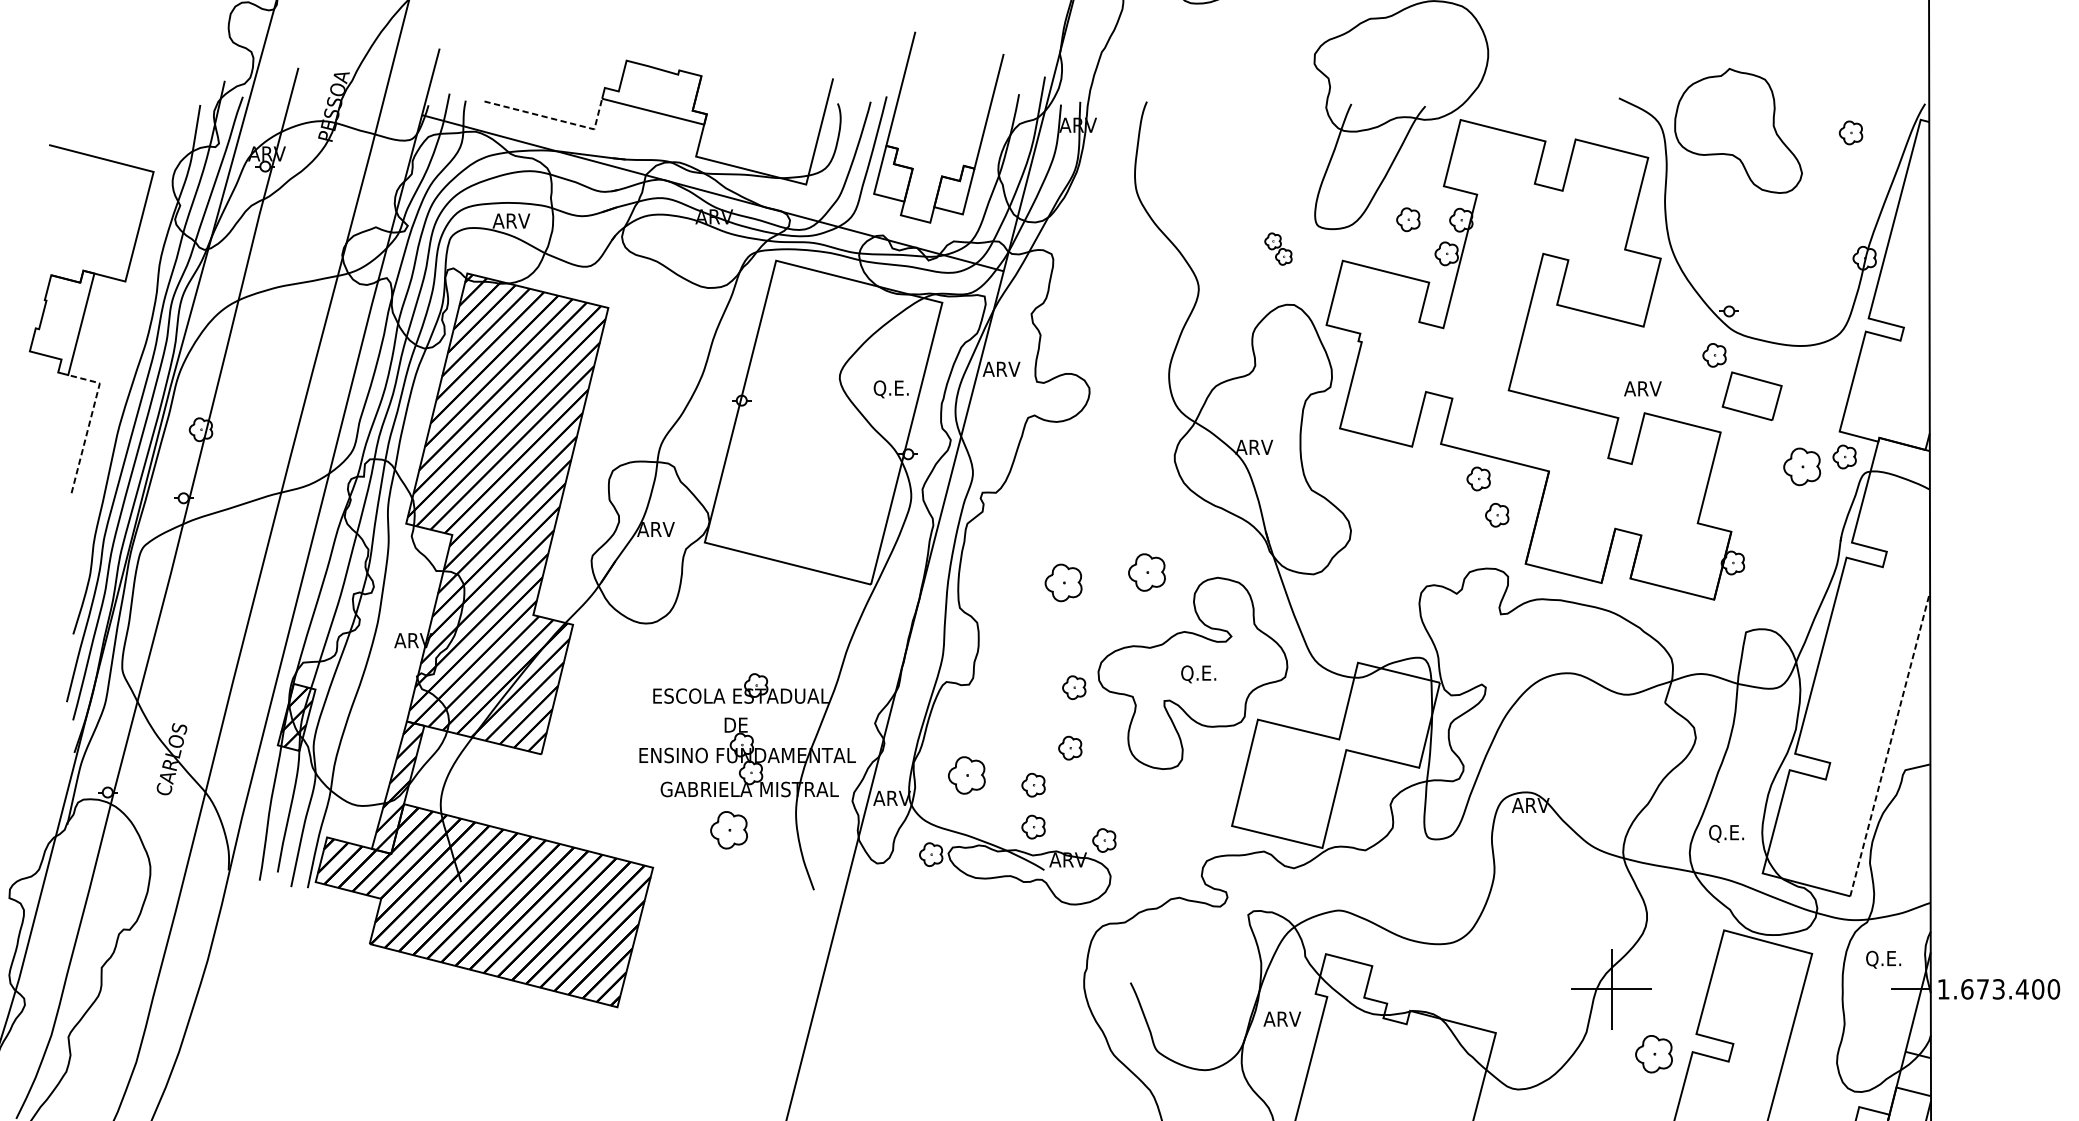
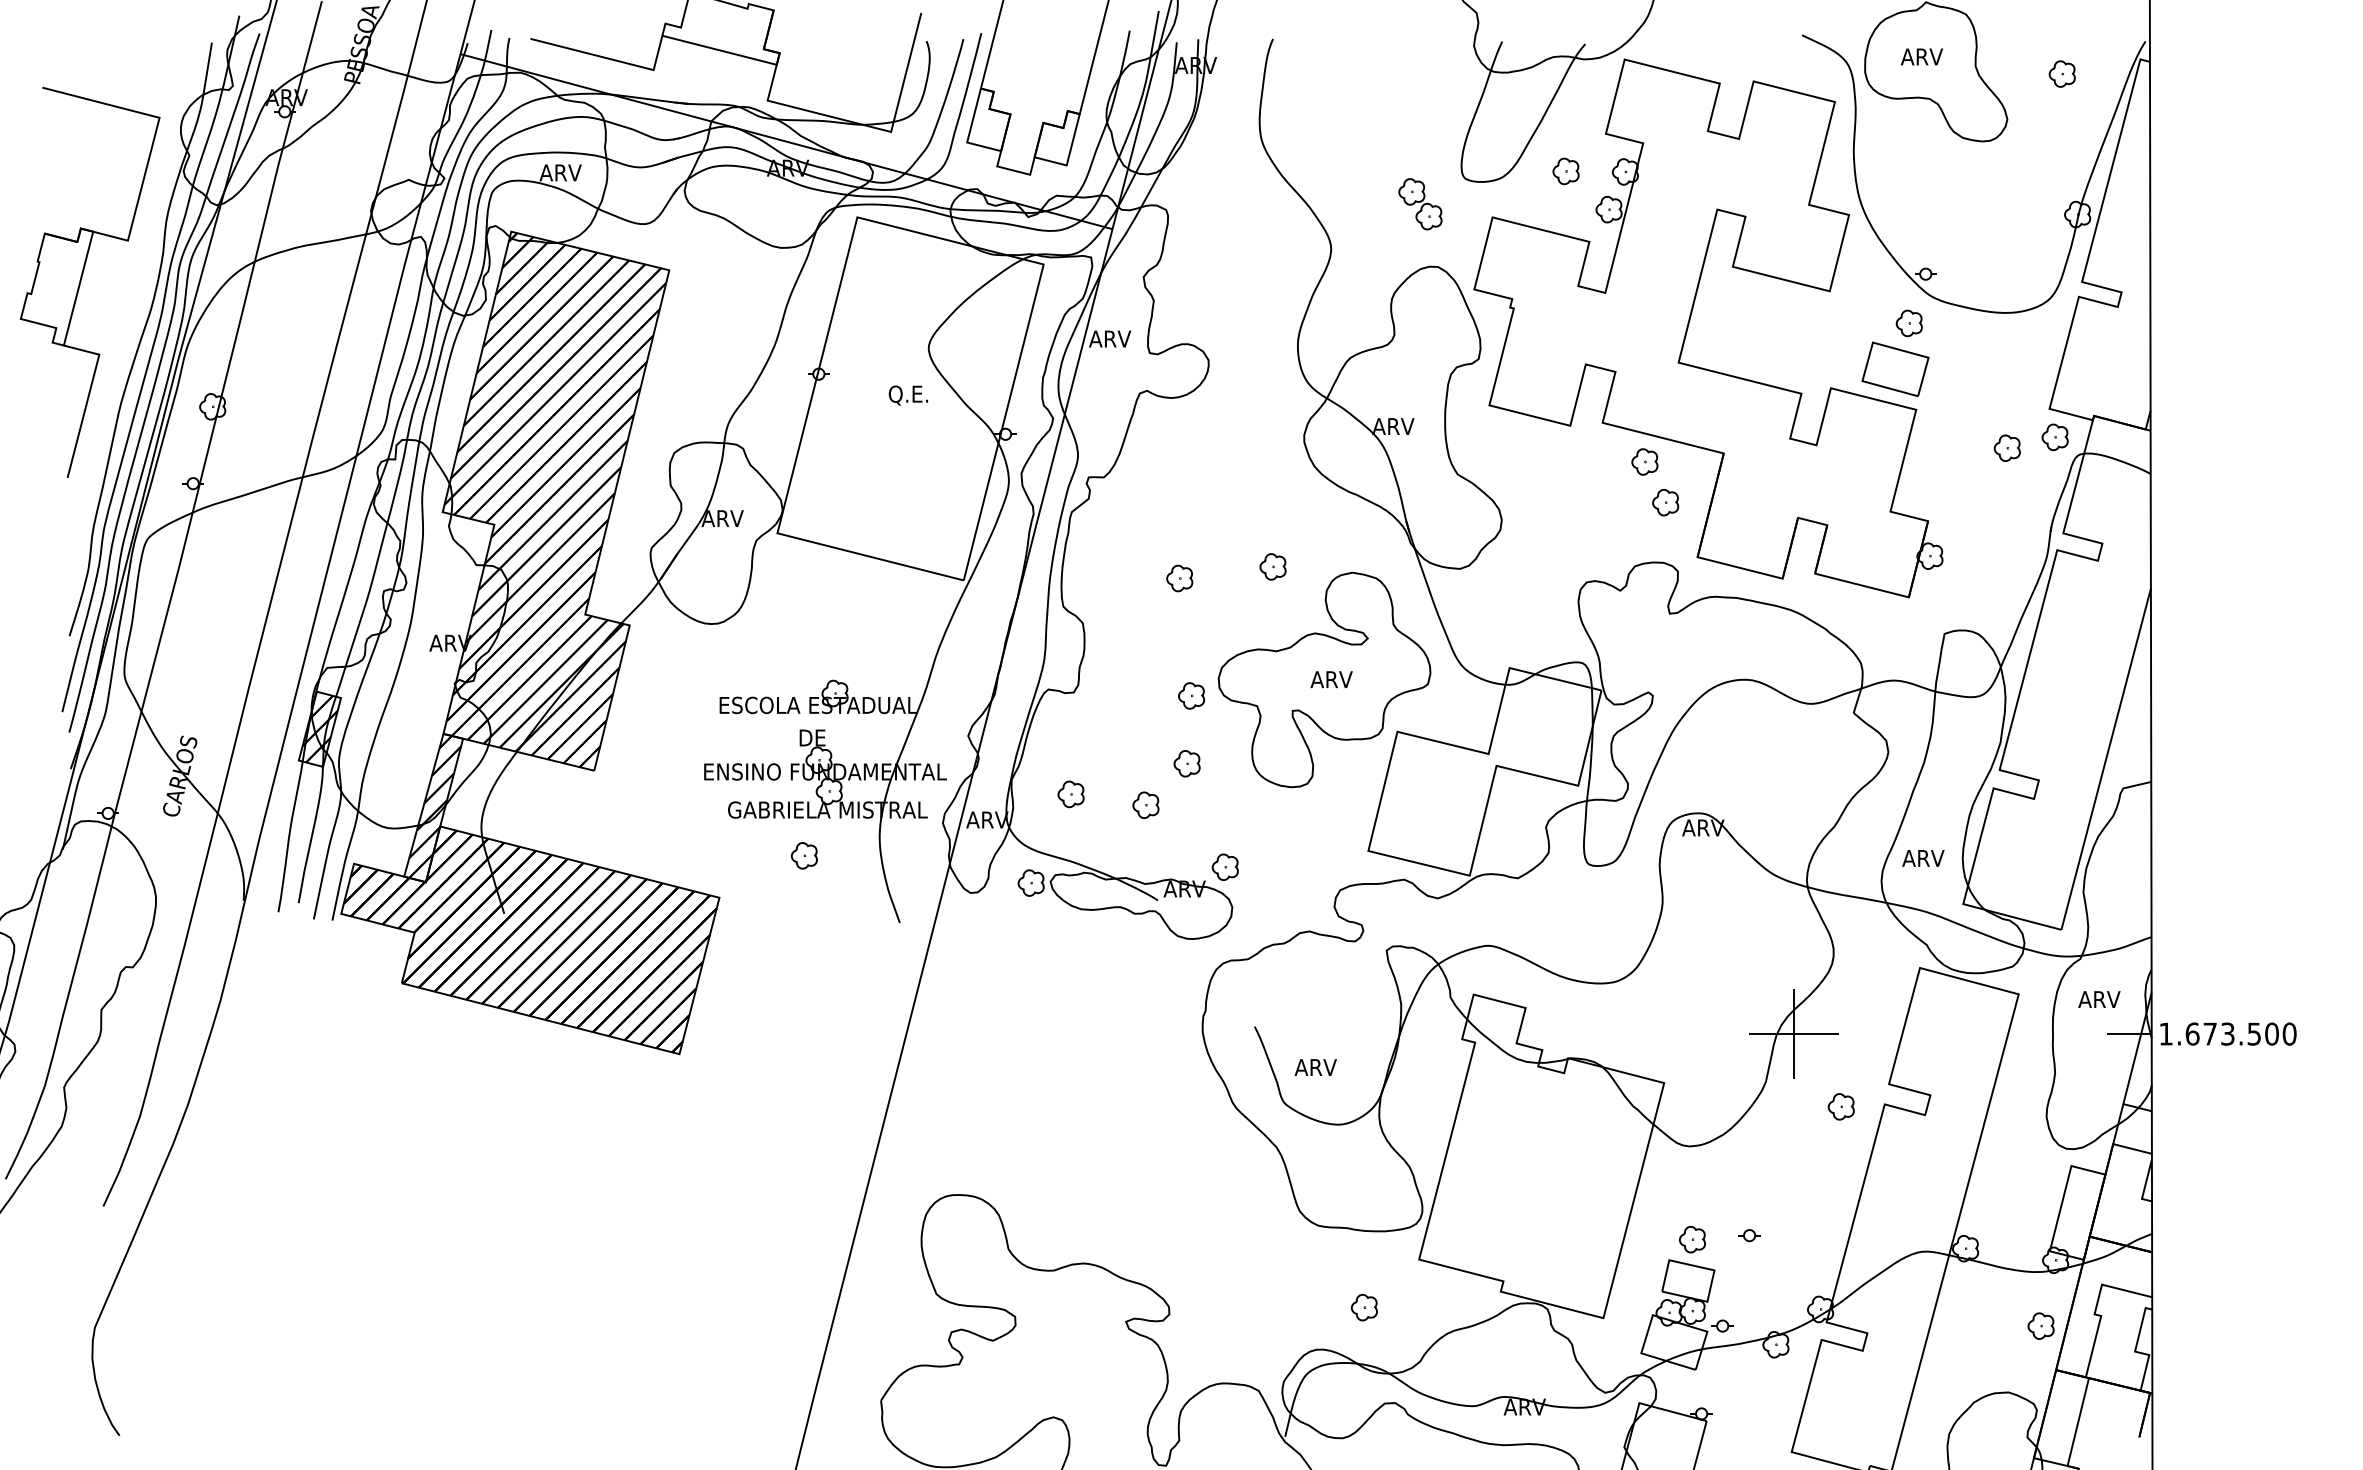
line: (555, 119) -> (610, 59), dashed -> solid
part: (1278, 249) -> (1420, 204), size x1.43
text: (1642, 388) -> (1921, 56), moved
text: (890, 389) -> (907, 395), moved
part: (1752, 395) -> (1895, 368), moved
line: (90, 422) -> (88, 398), dashed -> solid
part: (1801, 466) -> (2006, 447), size x0.62
part: (1146, 572) -> (1272, 566), size x0.62
part: (1063, 582) -> (1179, 578), size x0.62
text: (1199, 674) -> (1331, 681), Q.E. -> ARV
line: (1890, 743) -> (2106, 758), dashed -> solid
part: (966, 775) -> (1070, 794), size x0.62
part: (1033, 826) -> (1145, 851), removed
part: (728, 830) -> (803, 855), size x0.62
text: (1727, 833) -> (1923, 859), Q.E. -> ARV
text: (1884, 959) -> (2099, 1000), Q.E. -> ARV
text: (2022, 988) -> (2254, 1033), 1.673.400 -> 1.673.500
text: (1282, 1019) -> (1315, 1067), moved
part: (1653, 1053) -> (1840, 1106), size x0.62

